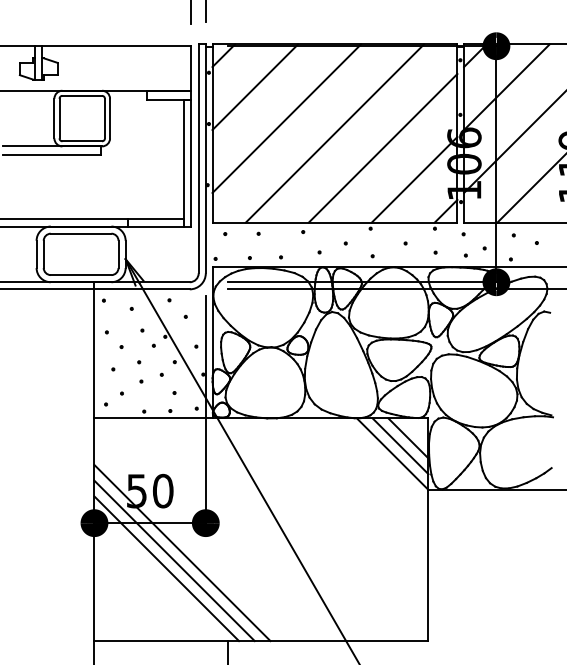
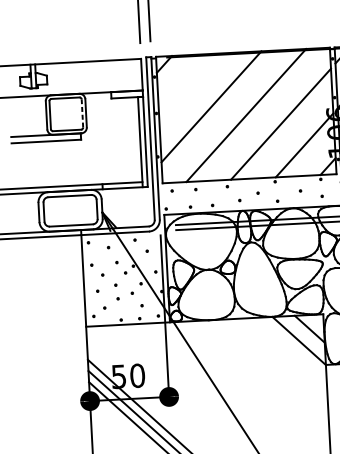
line: (255, 87) -> (188, 85), removed
line: (104, 118) -> (82, 113), solid -> dashed
line: (400, 446) -> (304, 335), removed

